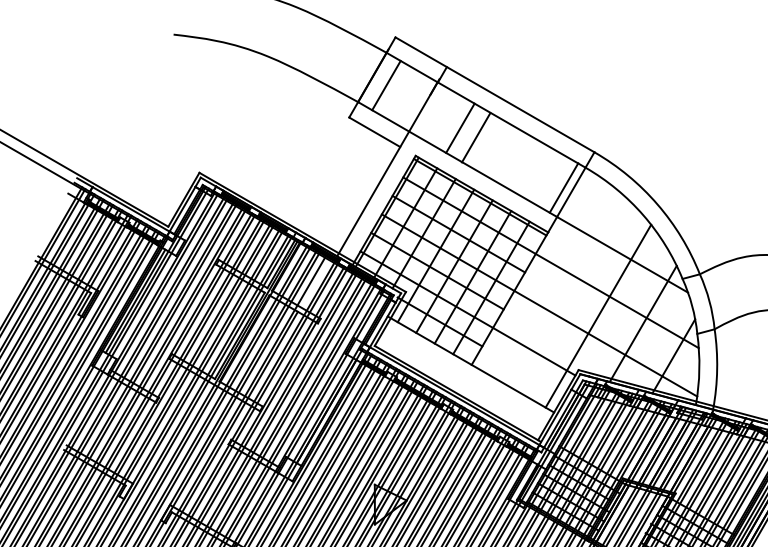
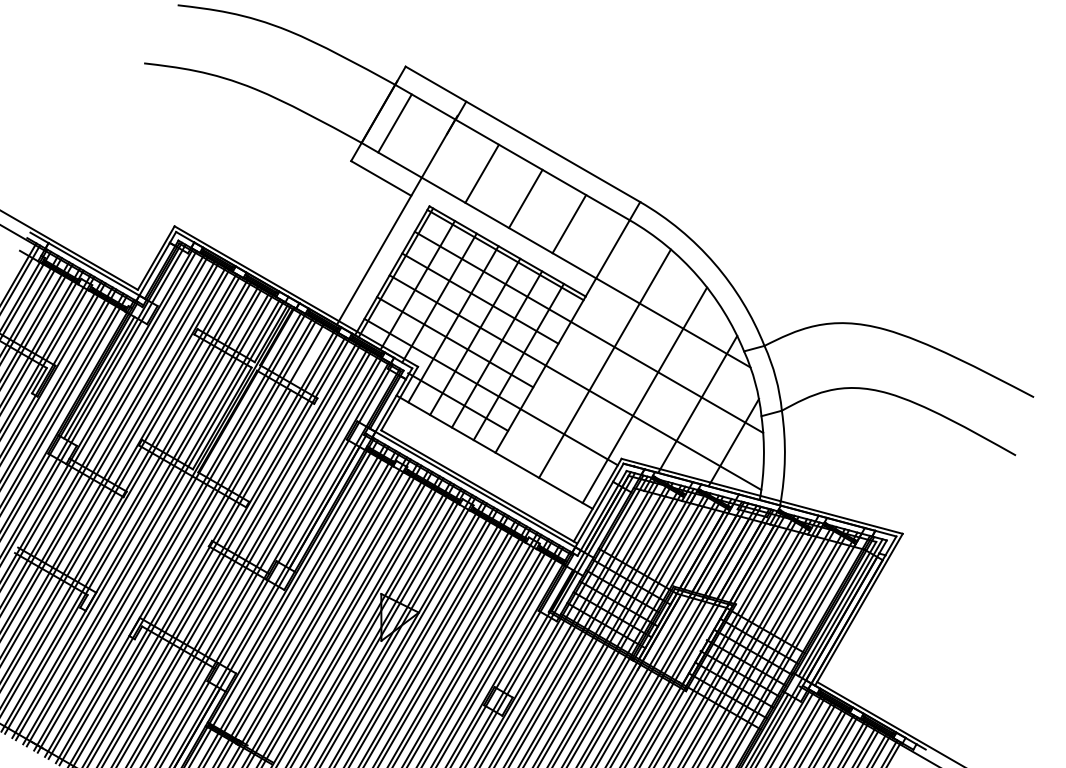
line: (475, 137) -> (525, 198), moved
line: (564, 188) -> (569, 224), moved
line: (564, 289) -> (604, 363), added

